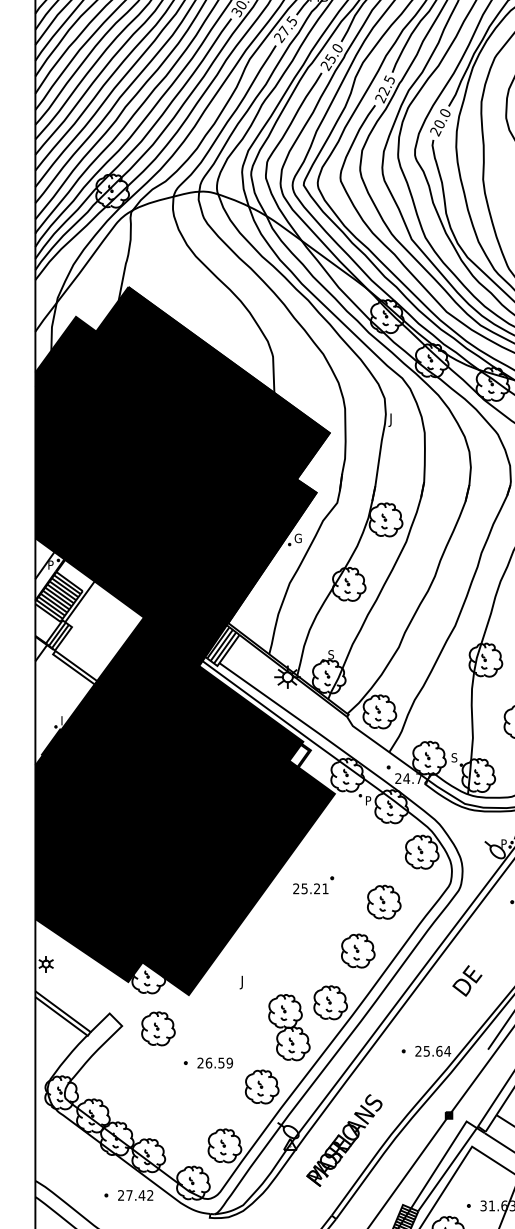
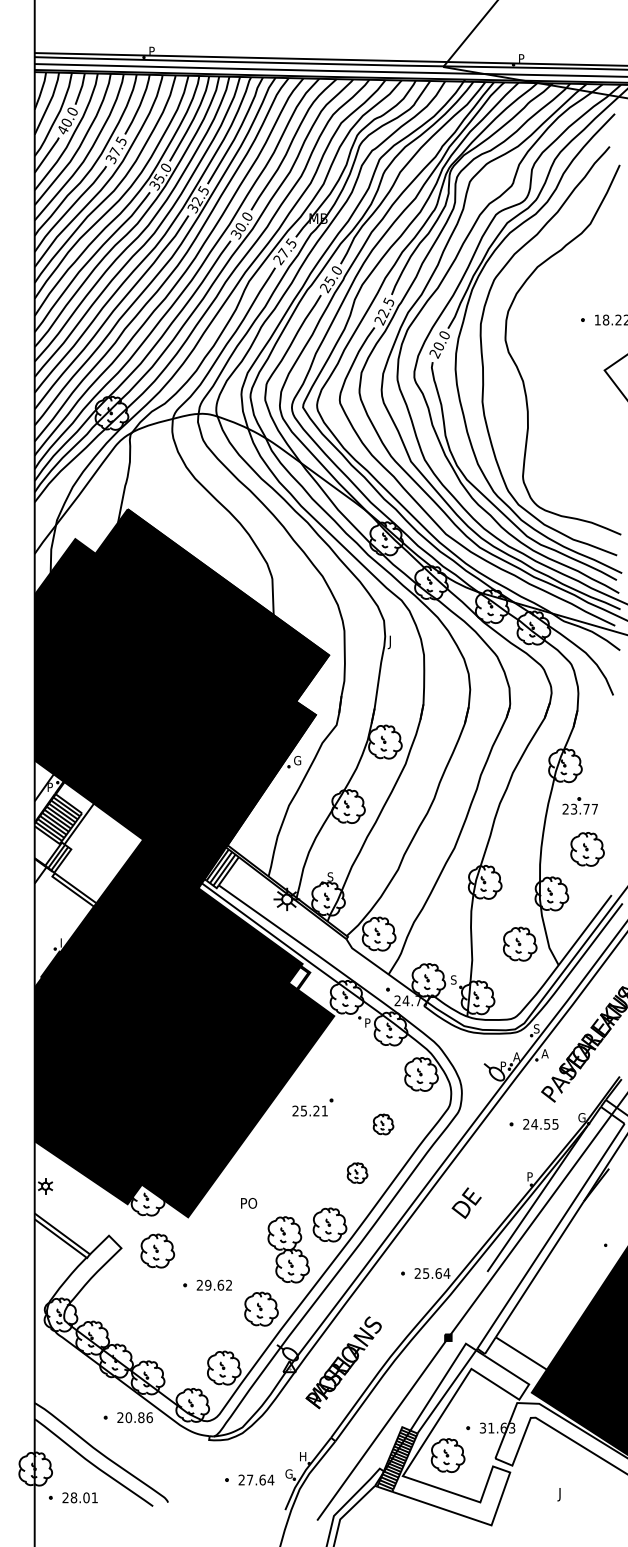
part: (384, 902) -> (383, 1124), size x0.6
part: (358, 950) -> (357, 1172), size x0.6
text: (249, 982) -> (248, 1204), J -> PO
text: (219, 1062) -> (218, 1284), 26.59 -> 29.62
text: (139, 1195) -> (138, 1417), 27.42 -> 20.86

